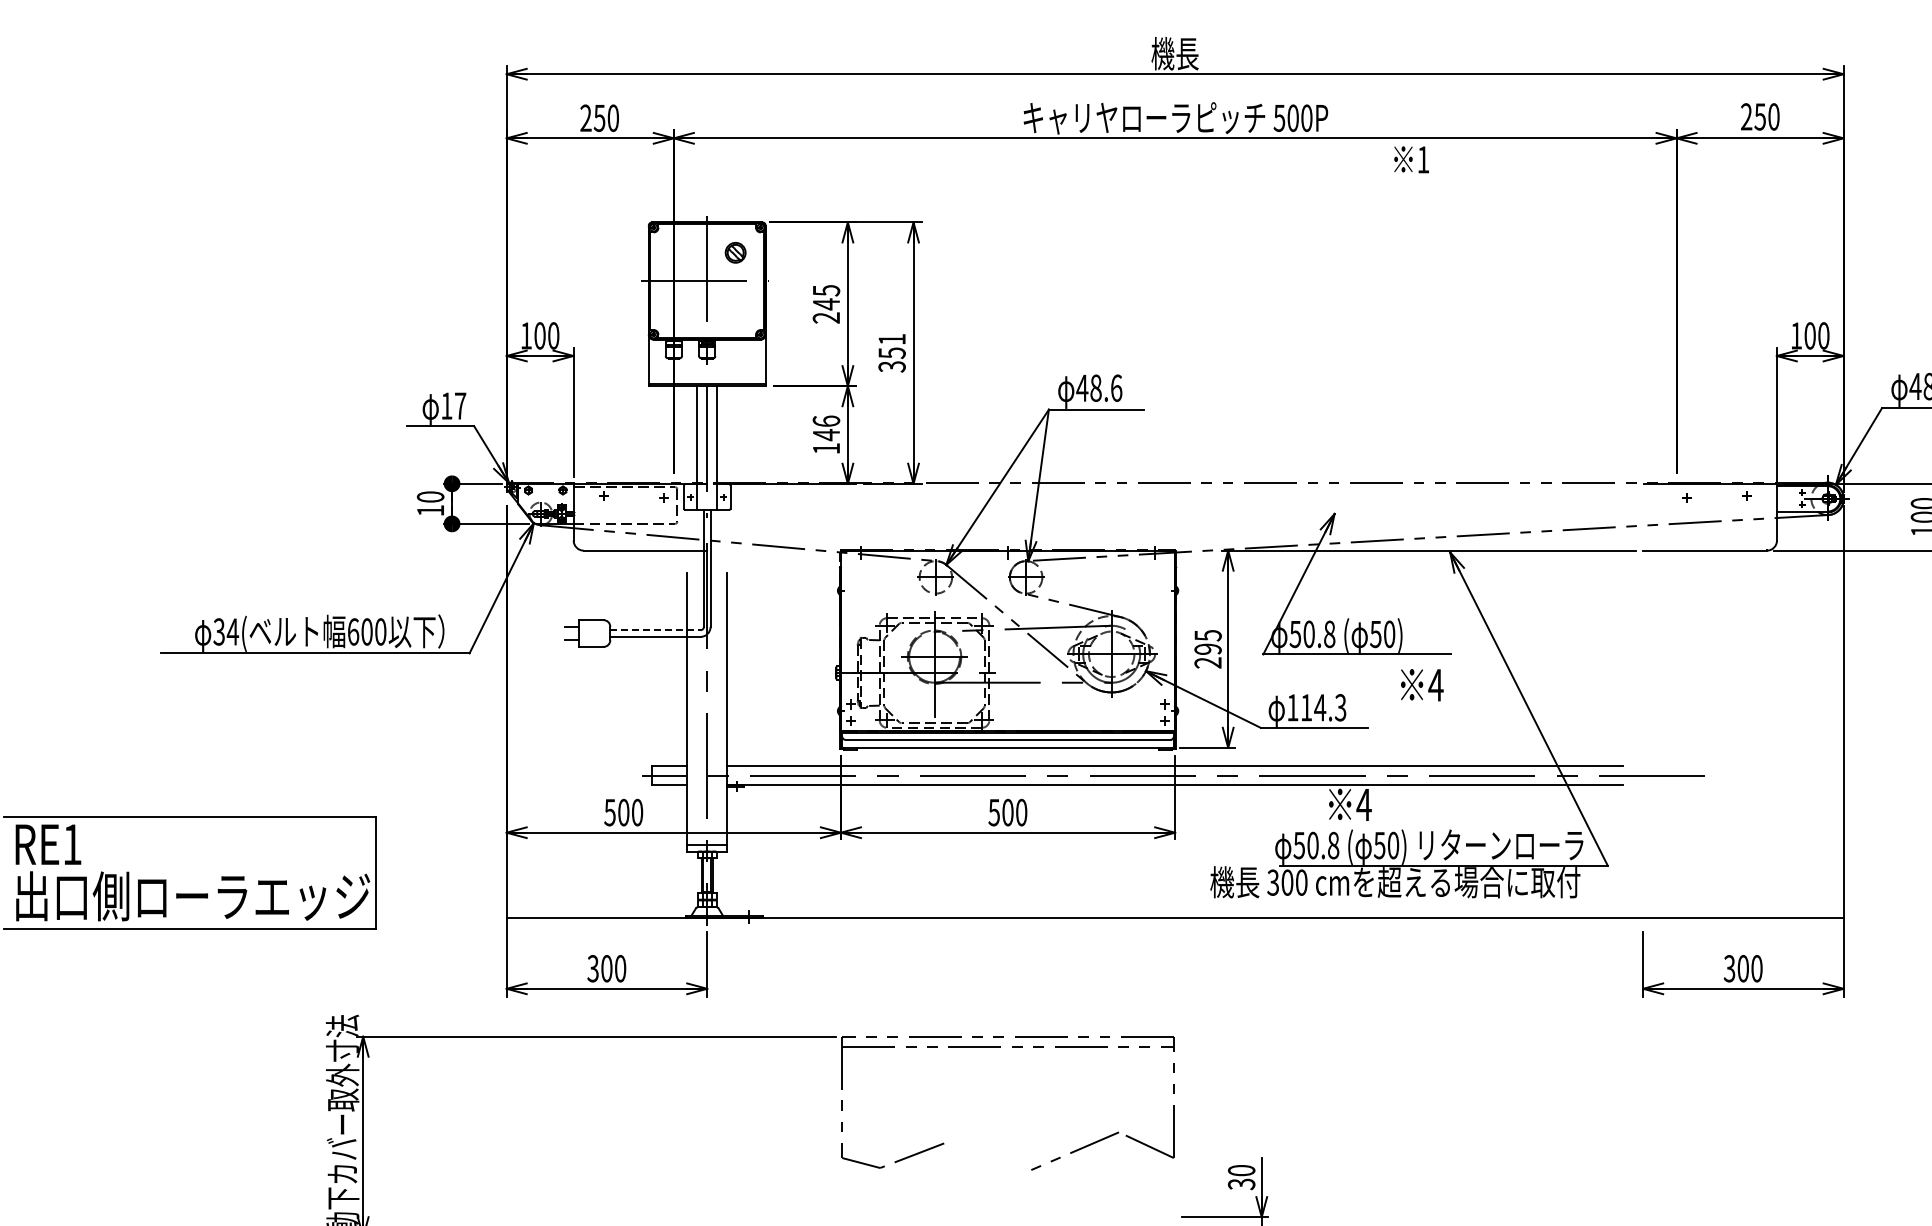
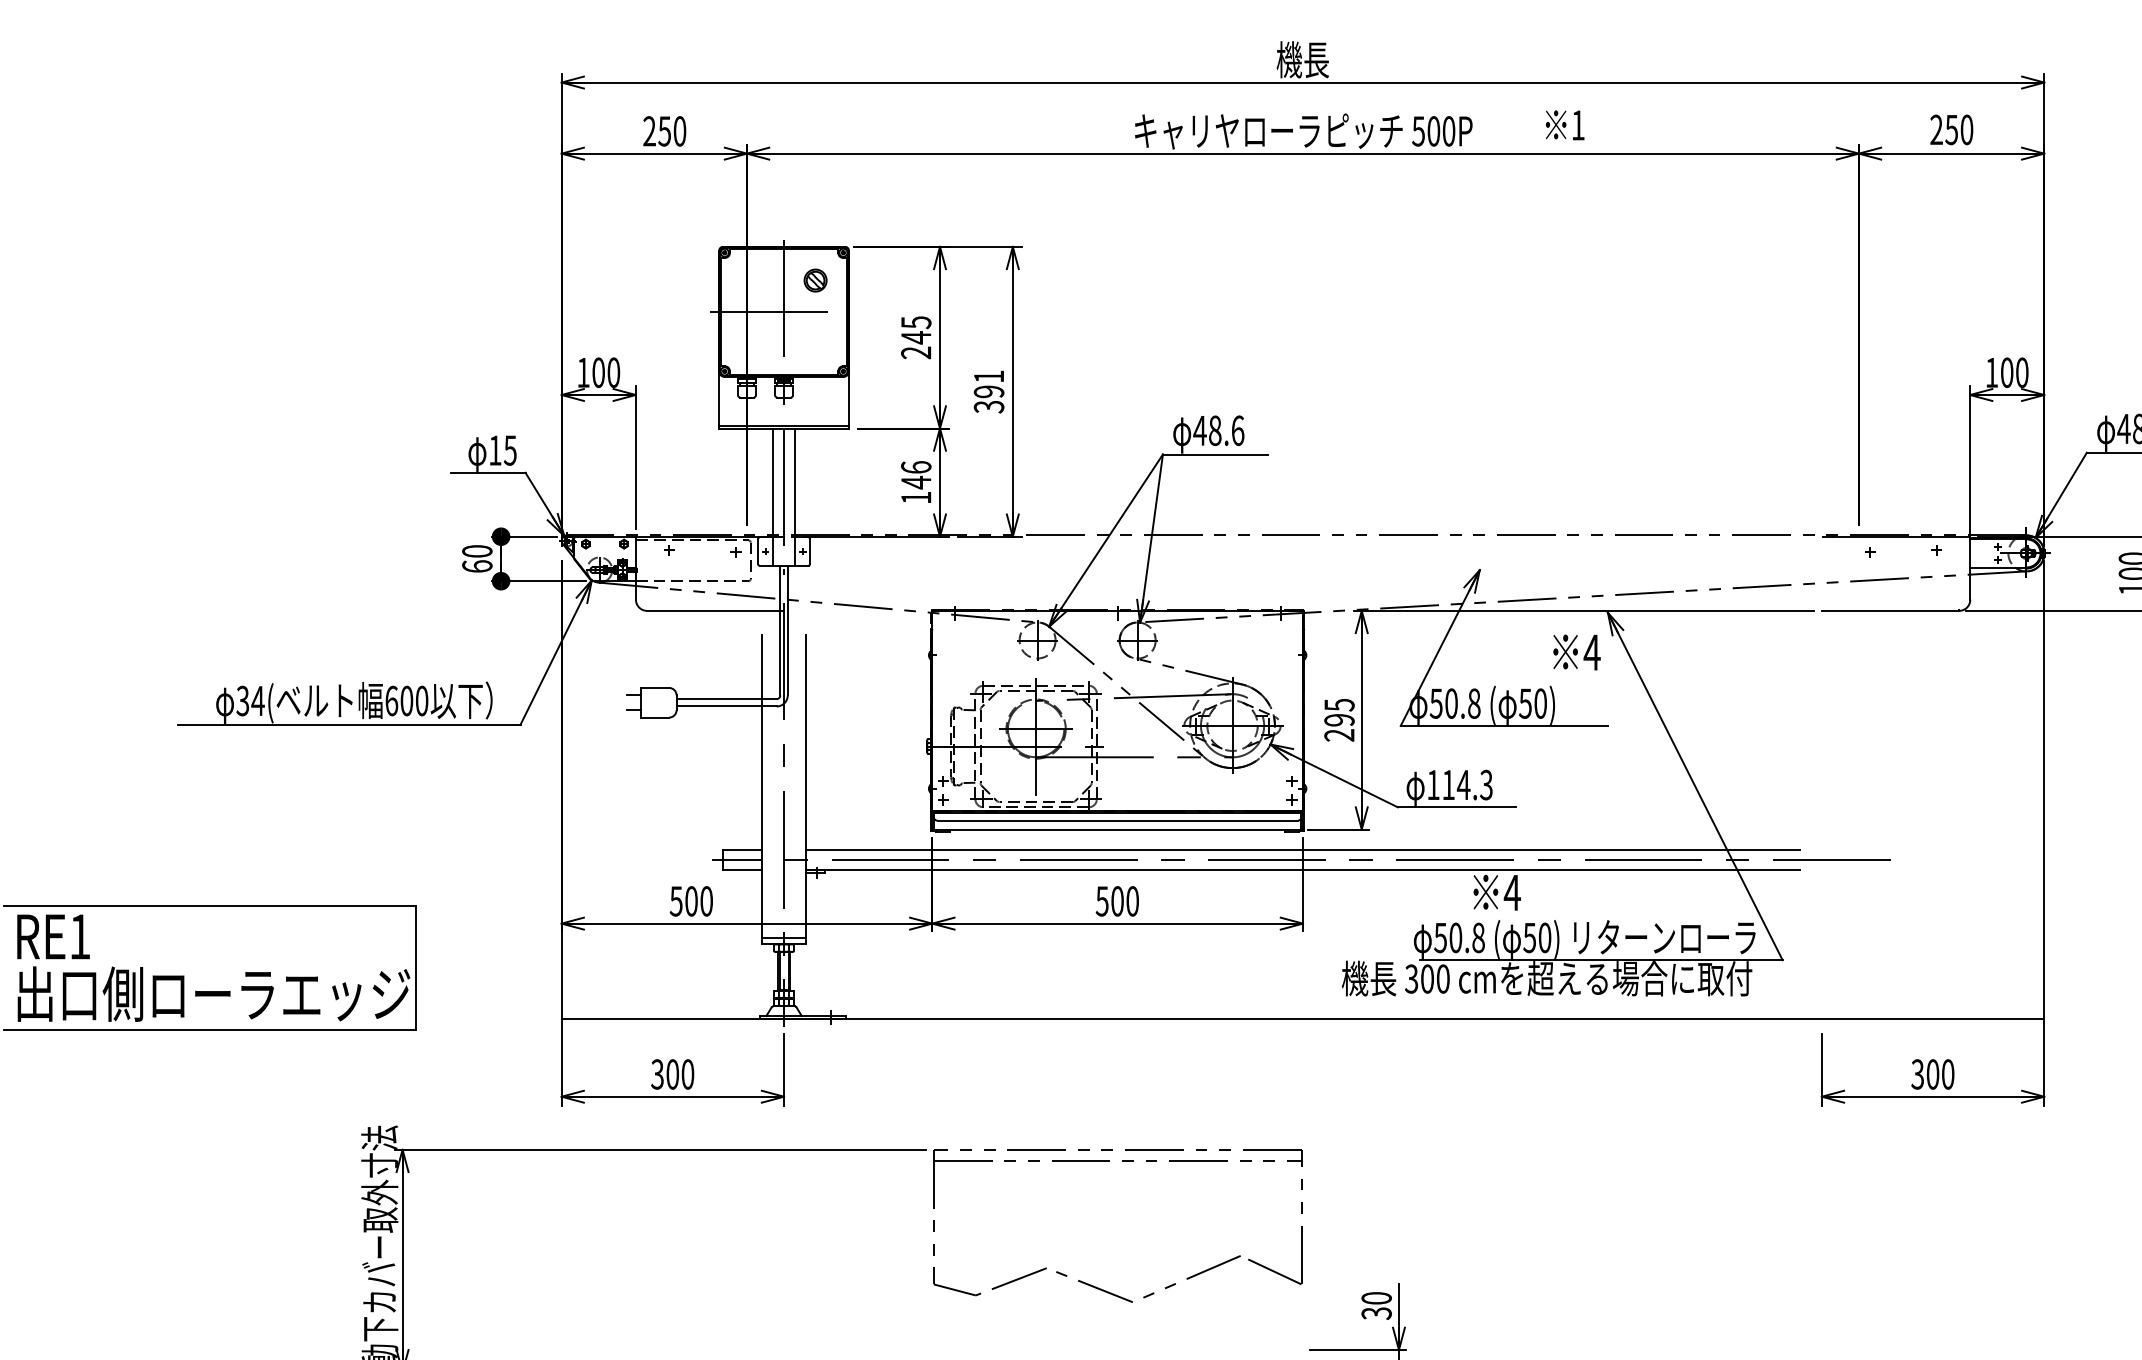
text: (1411, 159) -> (1565, 124), moved
text: (891, 353) -> (988, 392), 351 -> 391
text: (460, 405) -> (510, 449), 17 -> 15
text: (430, 510) -> (477, 566), 10 -> 60
line: (655, 630) -> (726, 699), dashed -> solid
text: (1422, 685) -> (1577, 652), moved
line: (986, 1160) -> (1093, 1287), added

